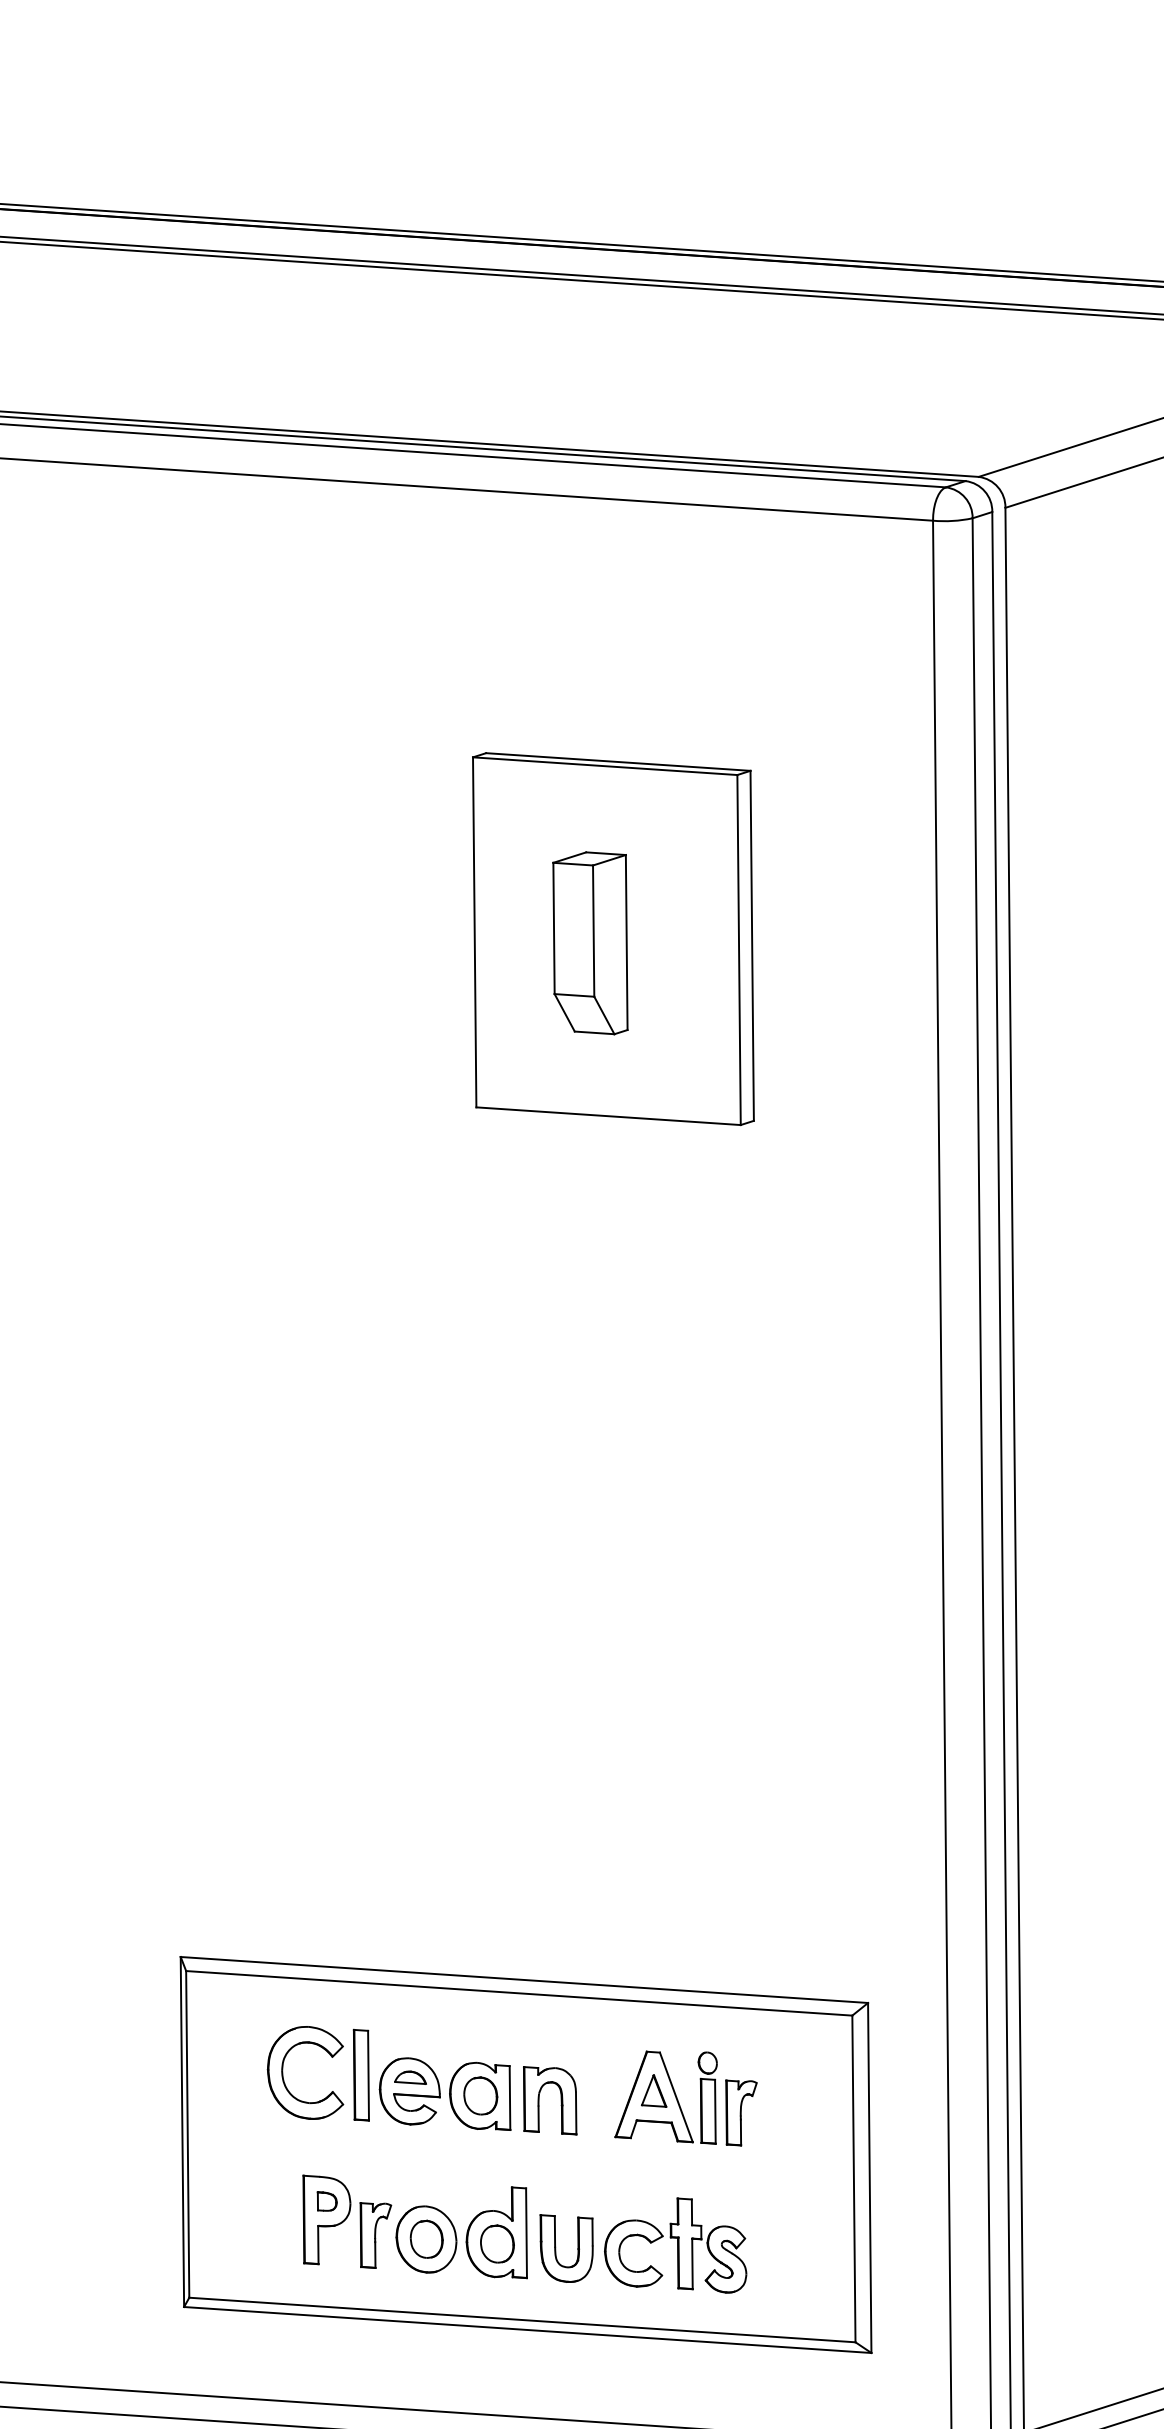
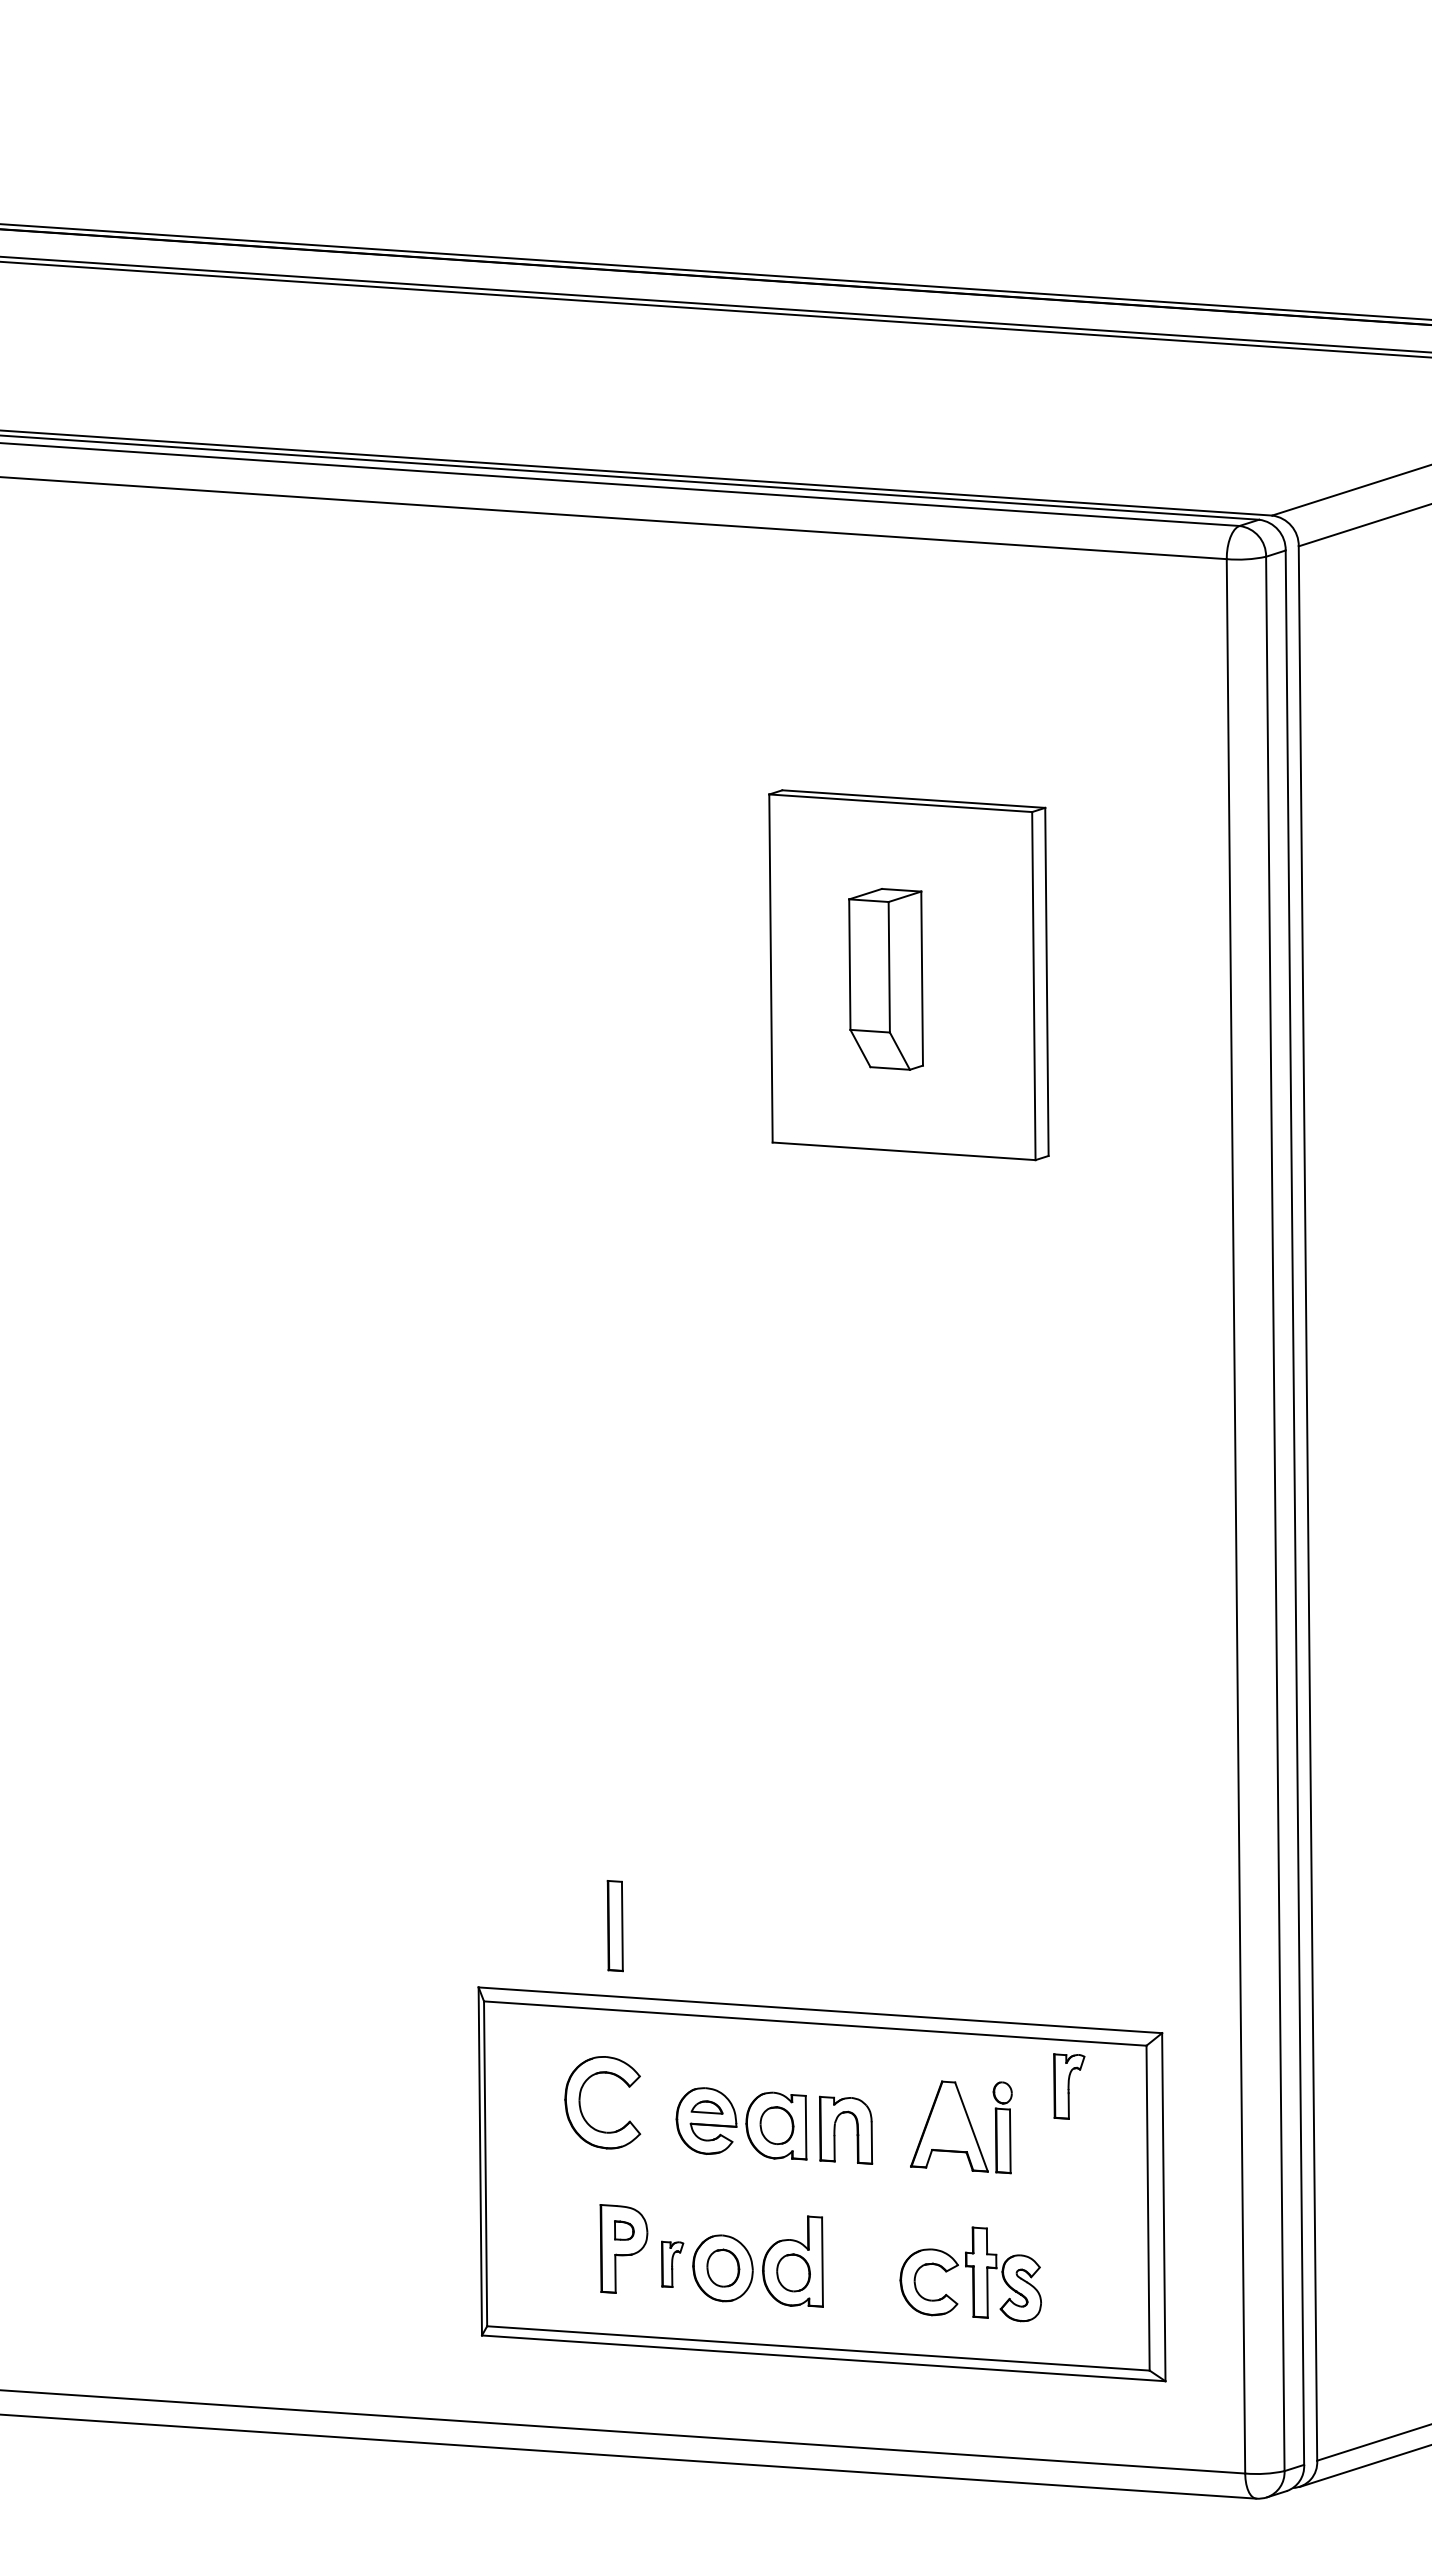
part: (360, 2075) -> (614, 1926), moved
part: (654, 2090) -> (949, 2120), removed
part: (741, 2112) -> (1069, 2086), moved
part: (375, 2235) -> (672, 2264), size x0.7
part: (556, 2252) -> (852, 2281), removed

